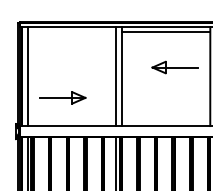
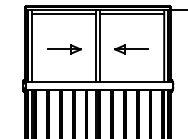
line: (71, 31) -> (63, 13), added
part: (174, 67) -> (131, 49), moved
part: (63, 97) -> (64, 49), moved

